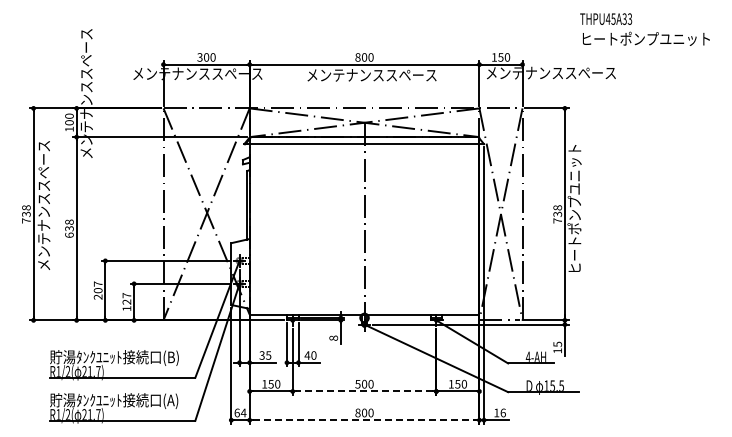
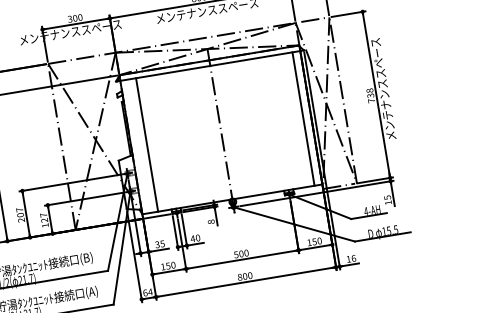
text: (574, 208) -> (383, 89), ヒートポンプユニット -> メンテナンススペース
line: (269, 229) -> (146, 145), added
line: (469, 229) -> (303, 119), added
line: (364, 391) -> (242, 259), dashed -> solid
line: (365, 420) -> (246, 282), dashed -> solid

